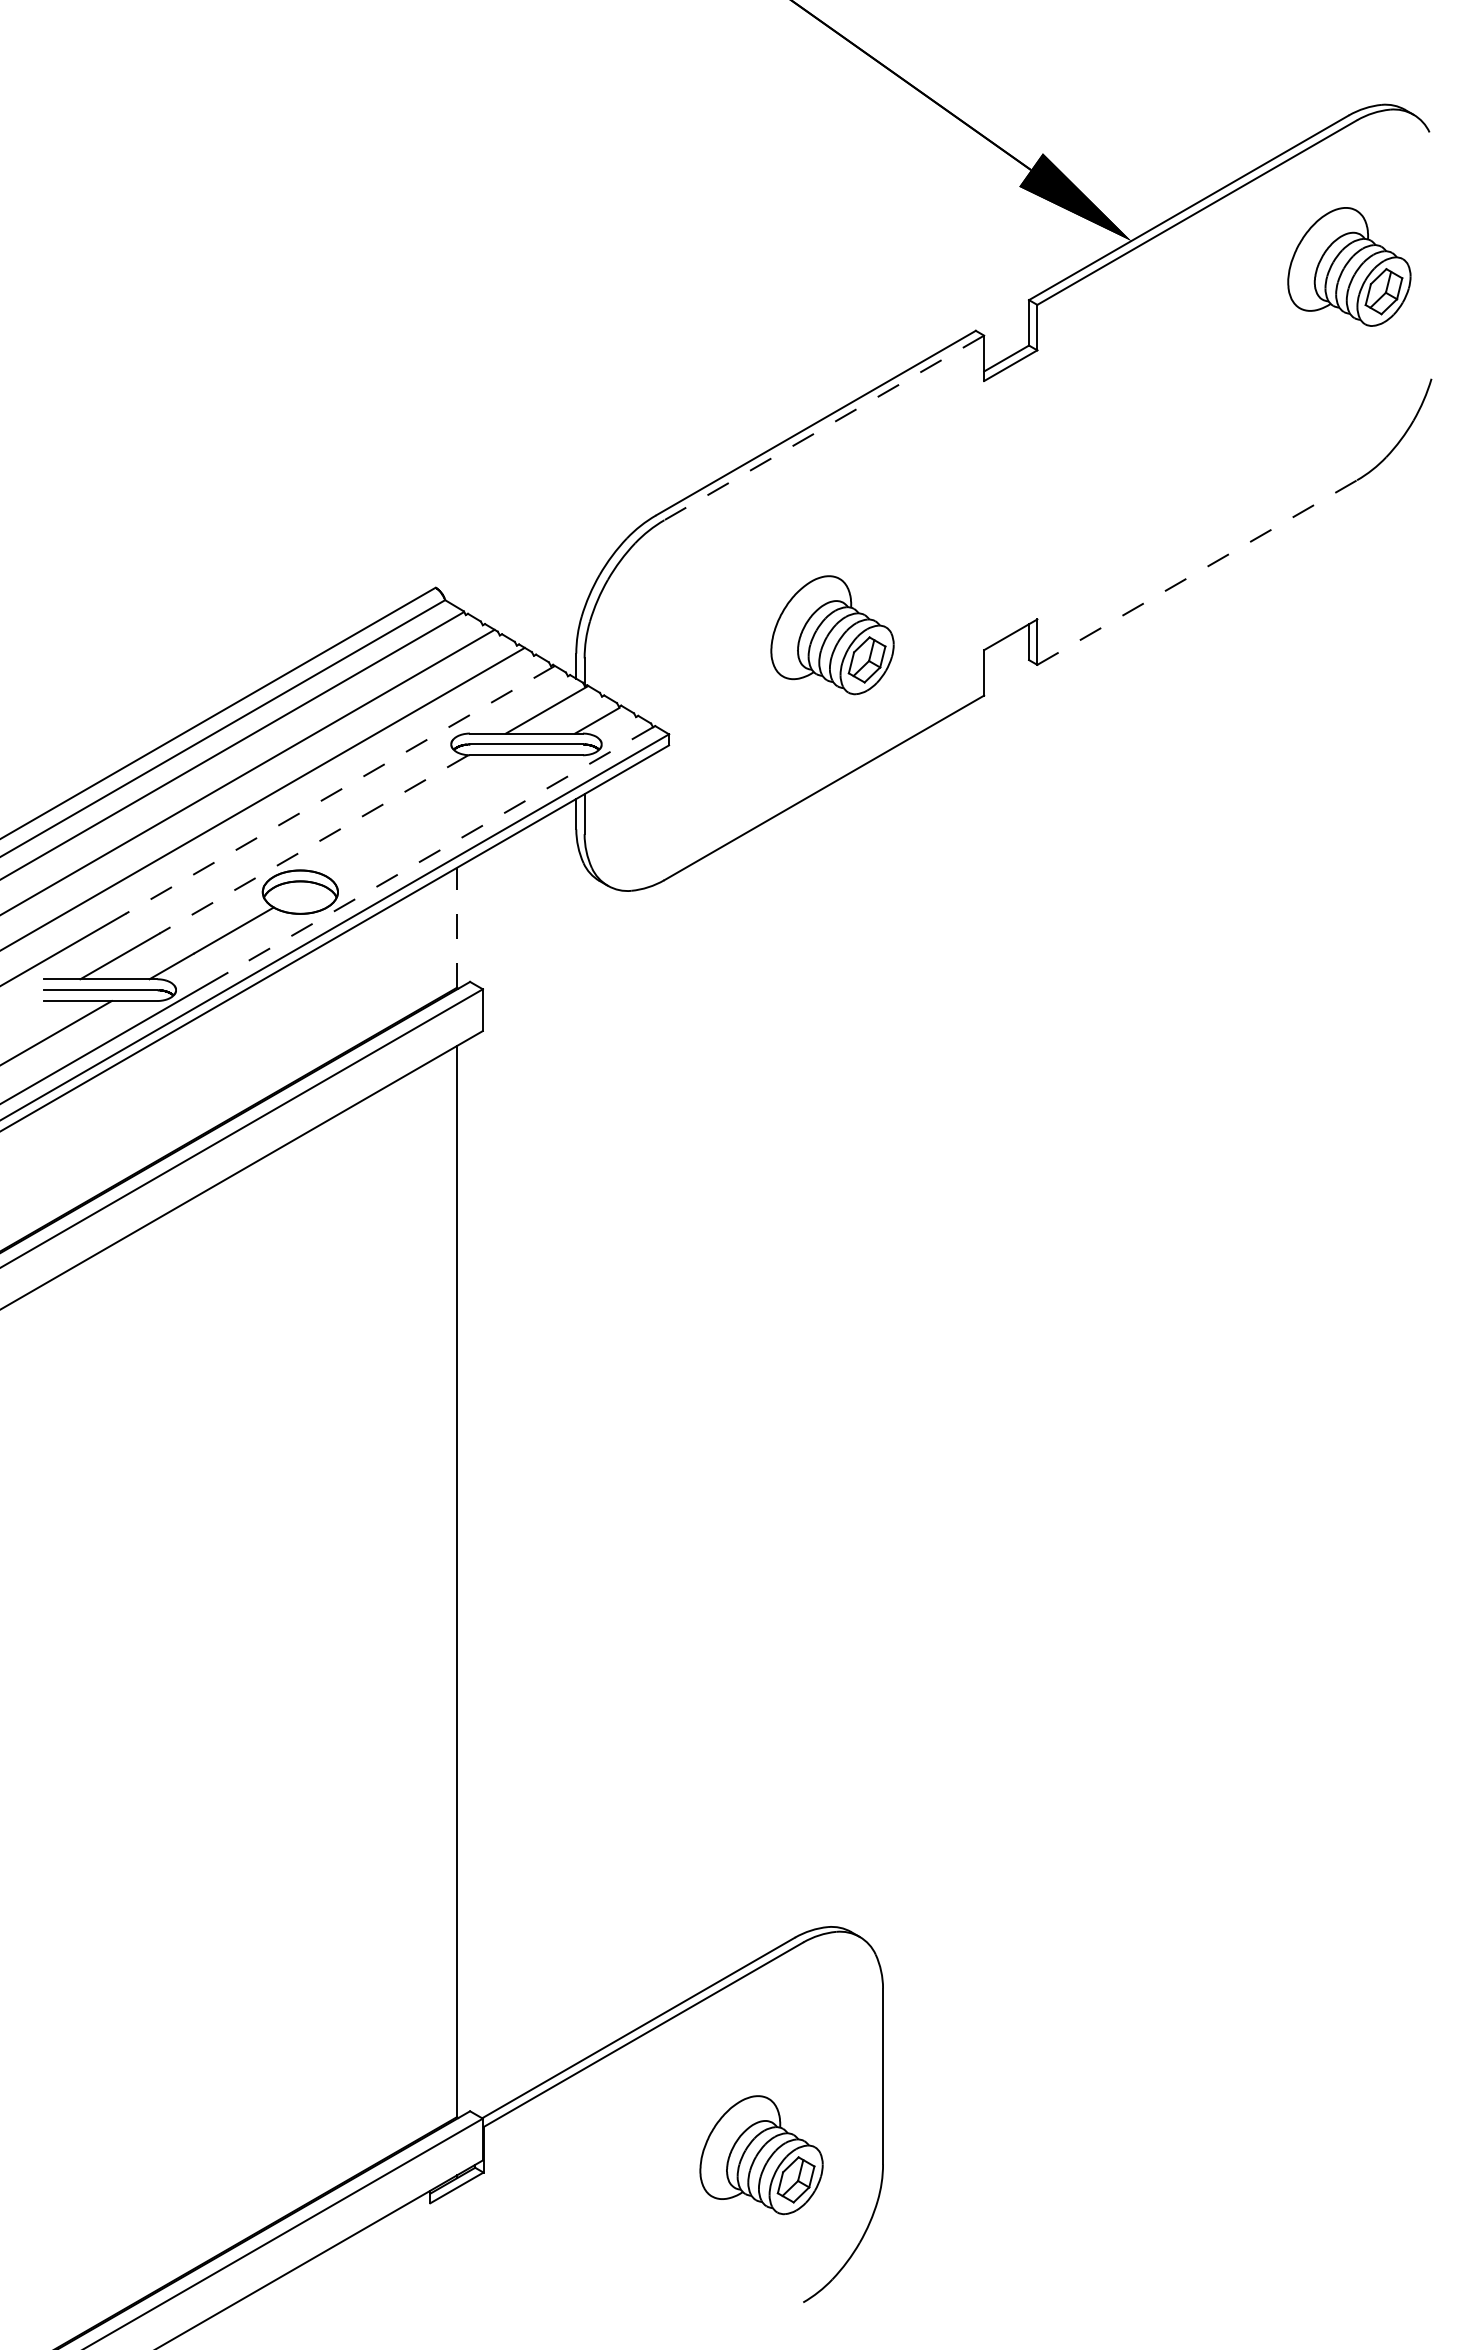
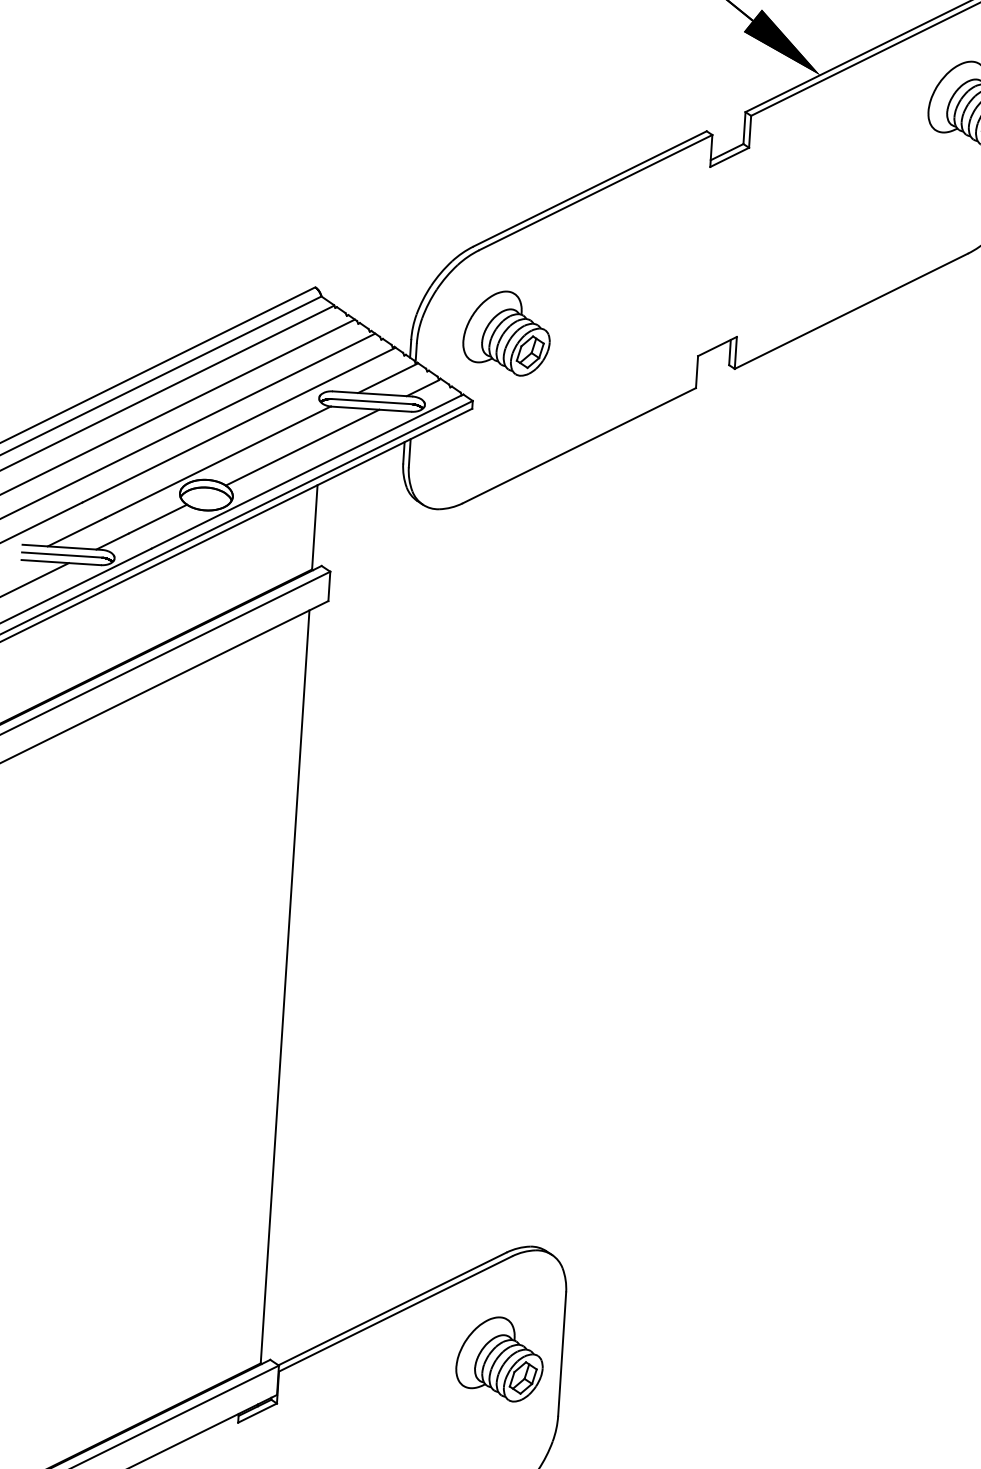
line: (824, 427) -> (595, 192), dashed -> solid
line: (1197, 572) -> (851, 311), dashed -> solid
part: (832, 635) -> (507, 333), moved
line: (339, 790) -> (238, 425), dashed -> solid
line: (432, 815) -> (302, 447), added
line: (313, 844) -> (217, 462), dashed -> solid
line: (440, 850) -> (306, 472), dashed -> solid
line: (456, 927) -> (314, 527), dashed -> solid
part: (761, 2155) -> (500, 1359), moved

